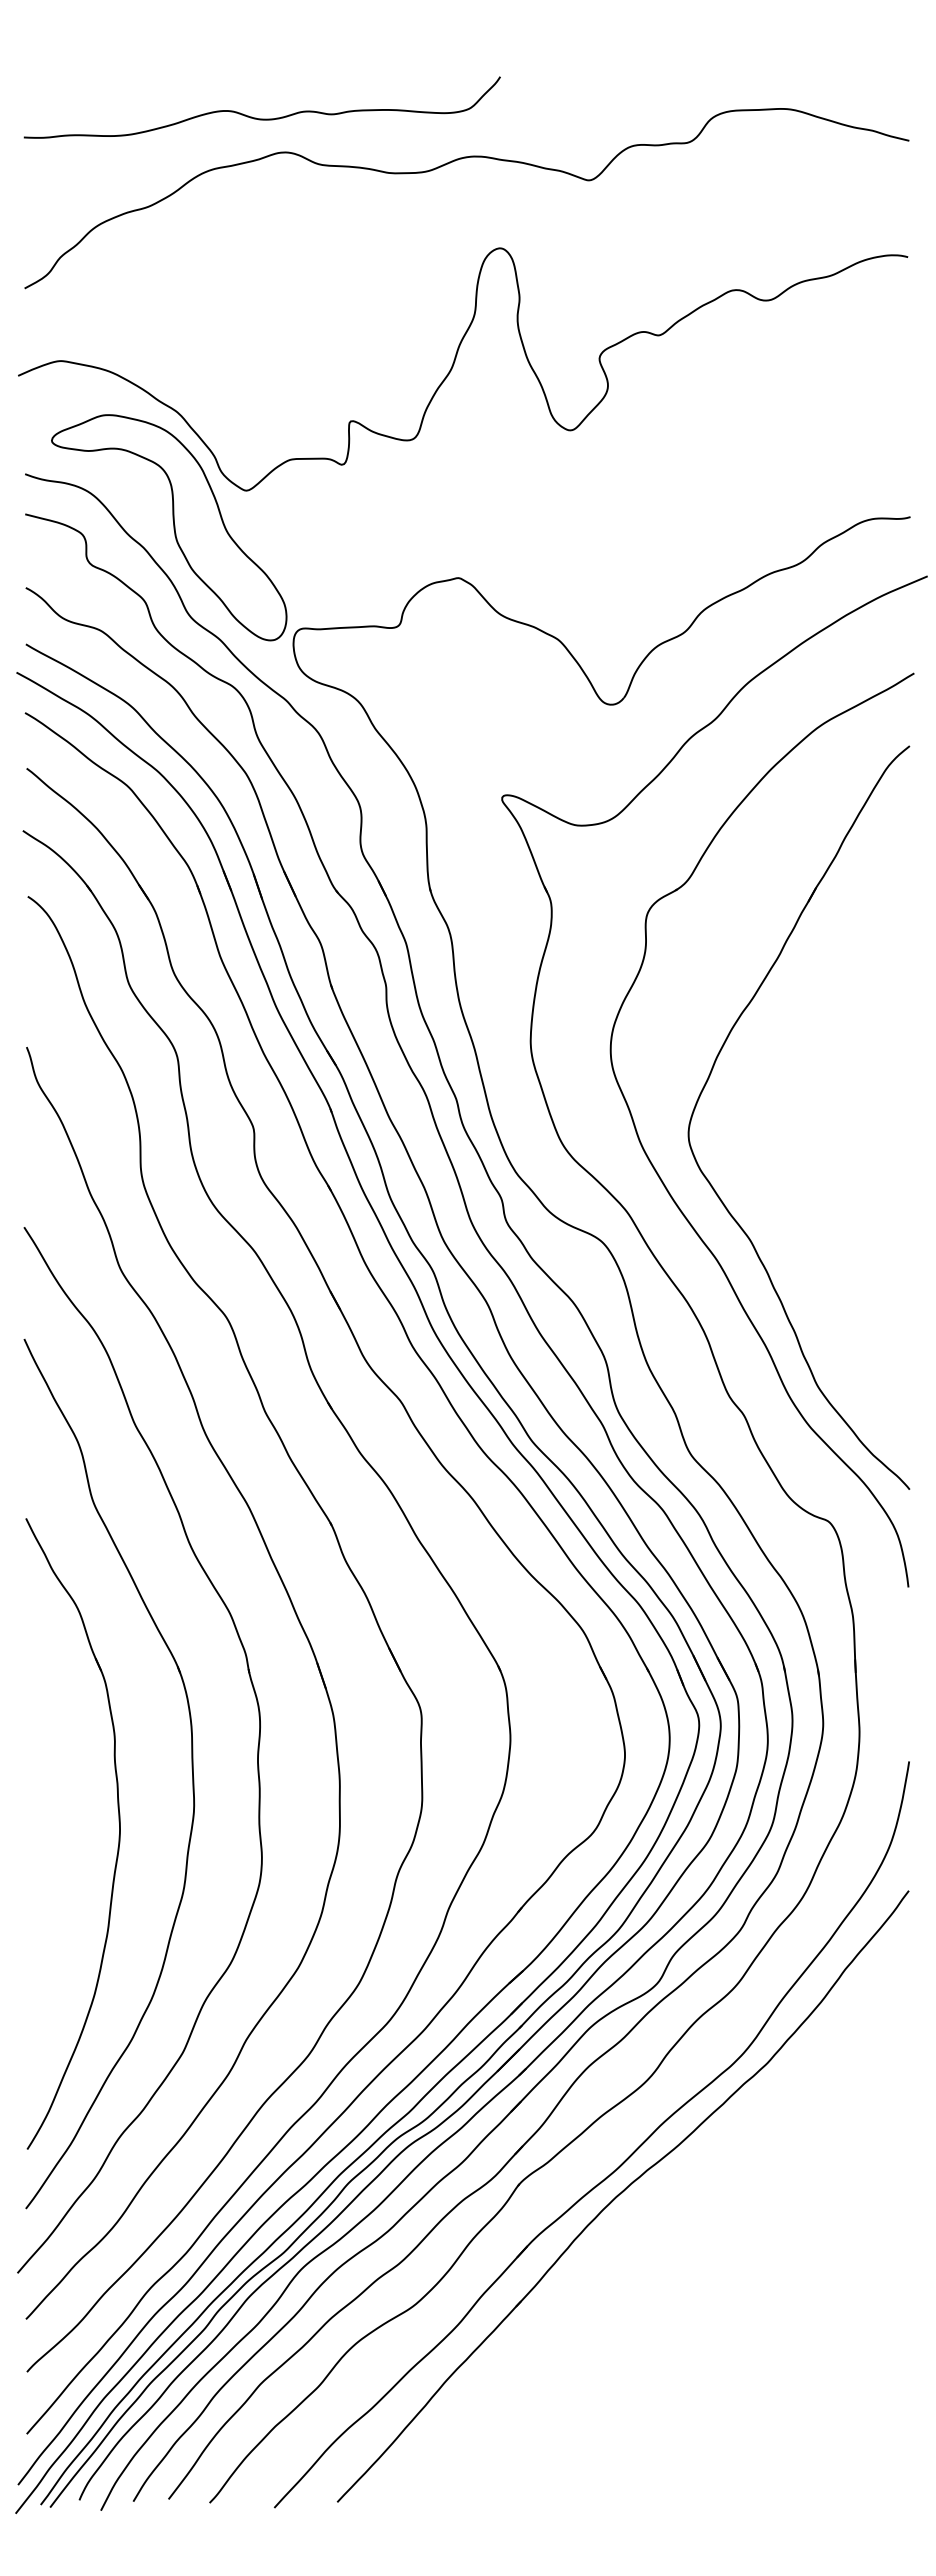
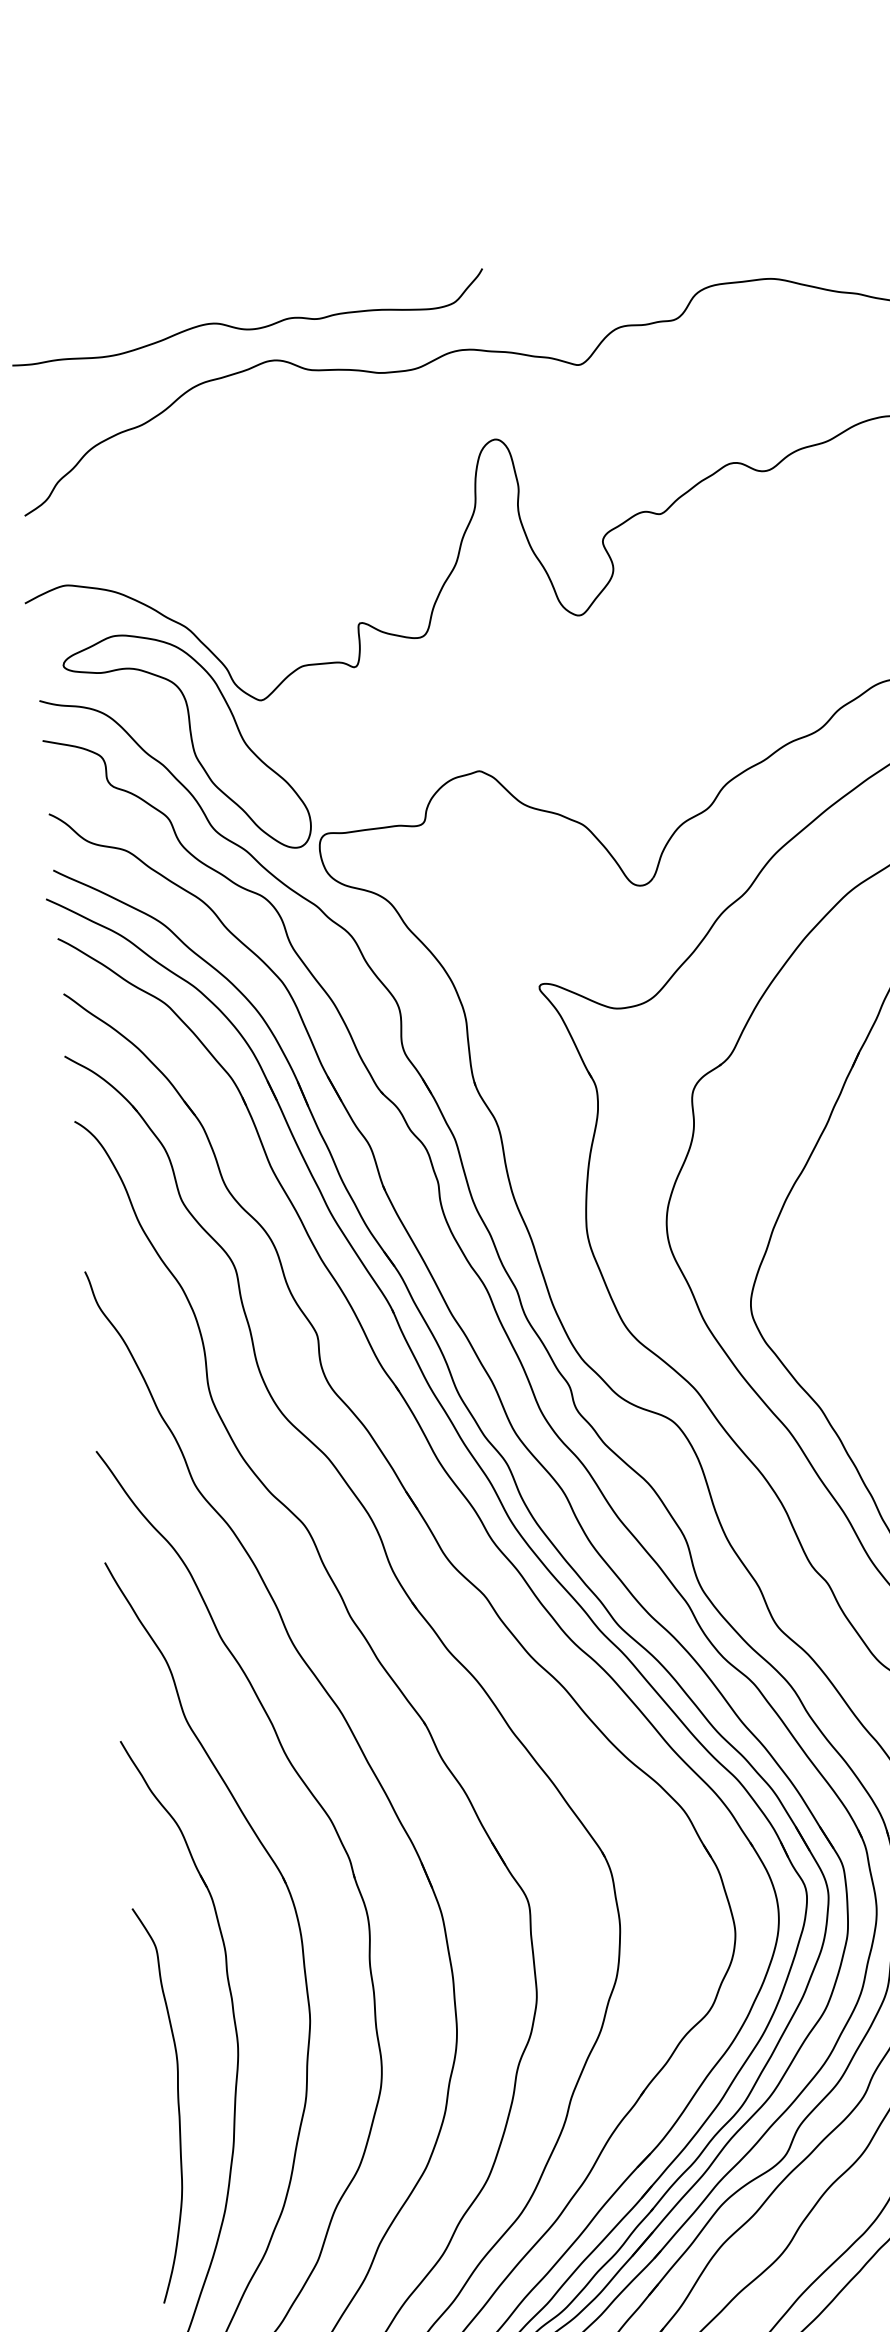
curve: (55, 1884) -> (177, 2103), added

